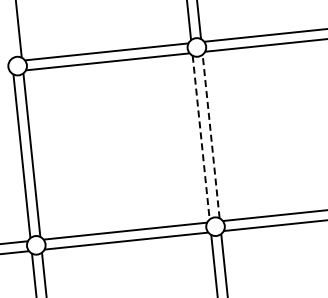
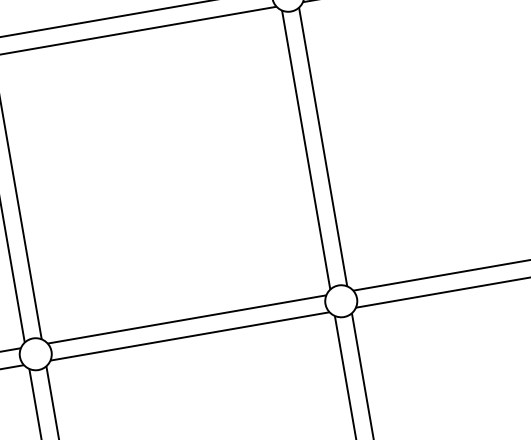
line: (211, 136) -> (323, 146), dashed -> solid
line: (201, 138) -> (306, 151), dashed -> solid

